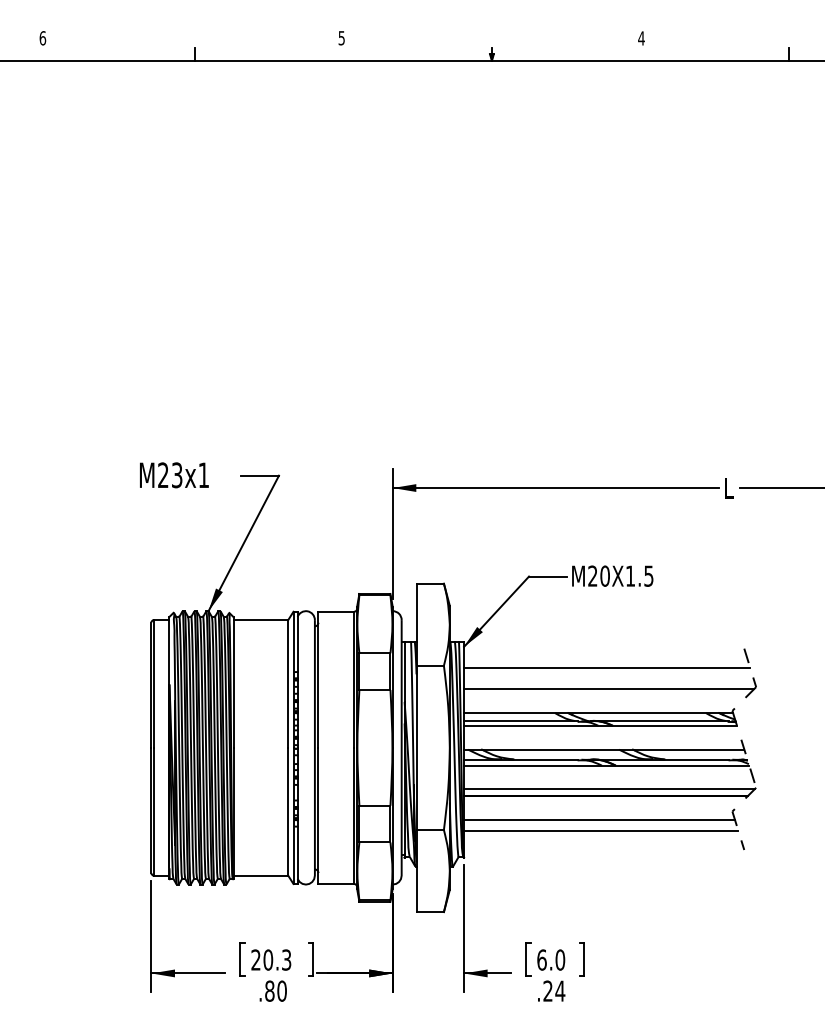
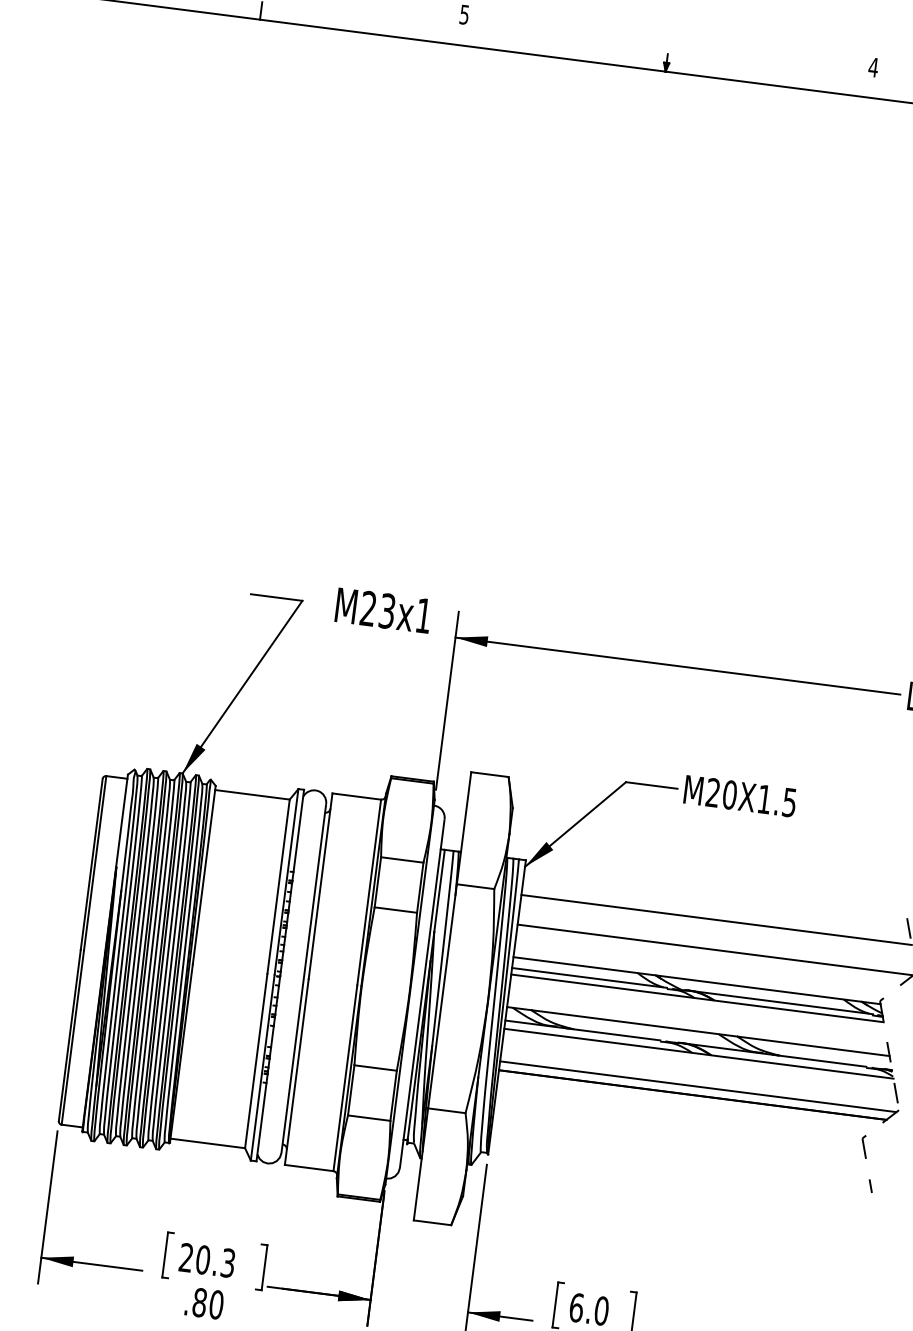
text: (174, 475) -> (383, 610), moved
line: (599, 819) -> (679, 1126), removed
line: (601, 831) -> (680, 1142), removed

